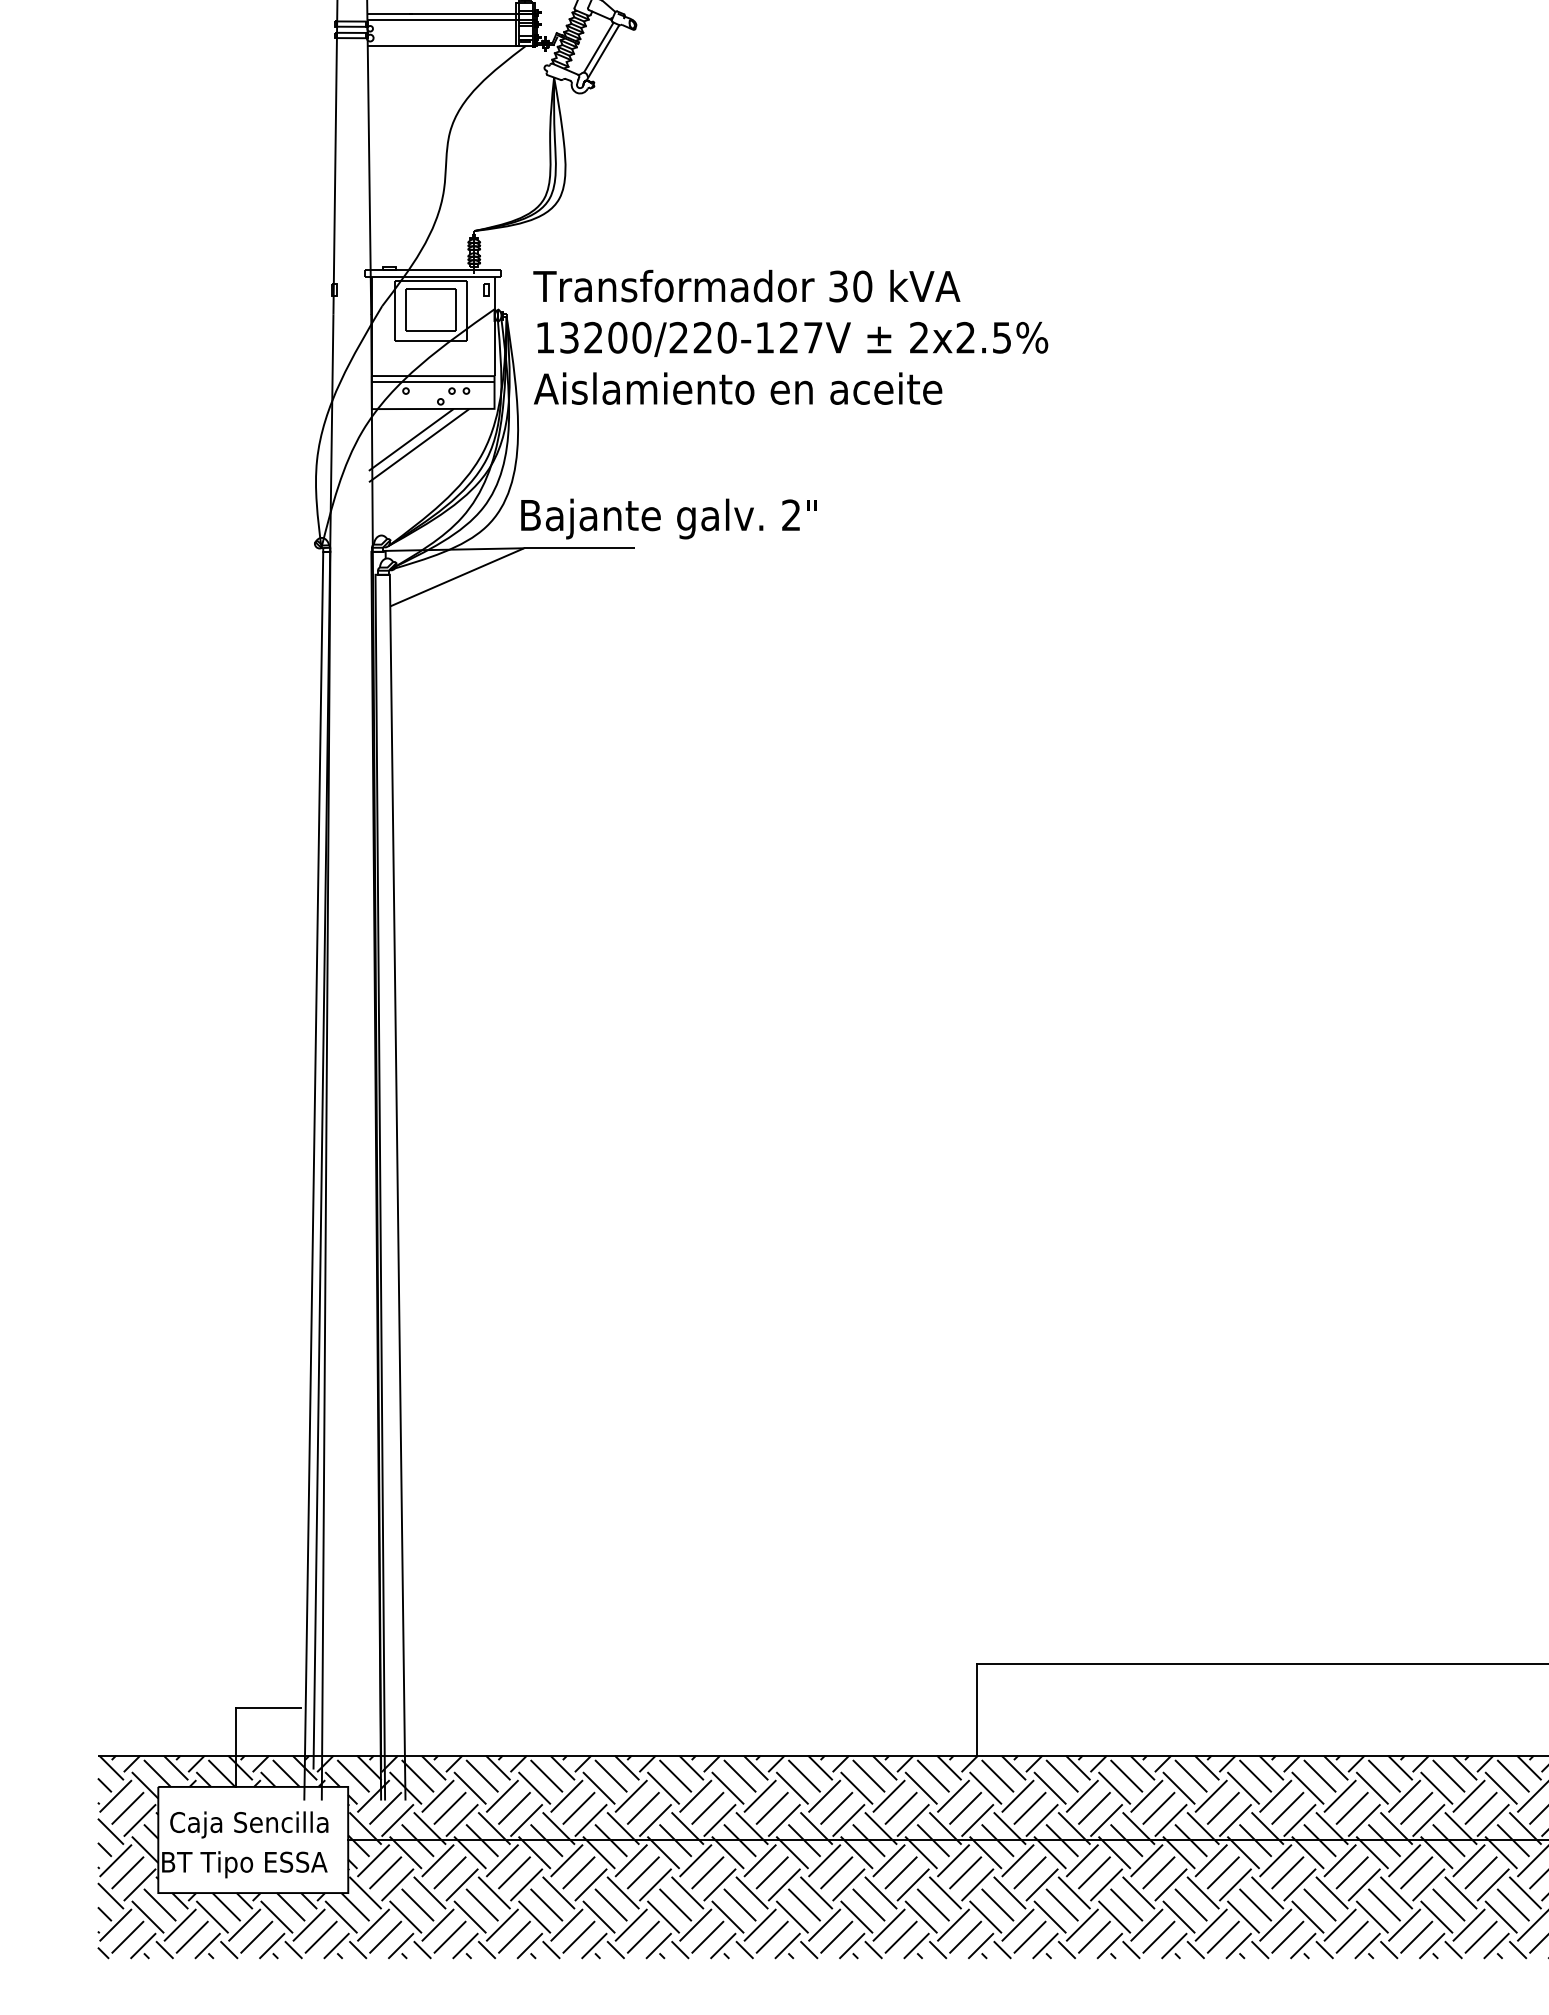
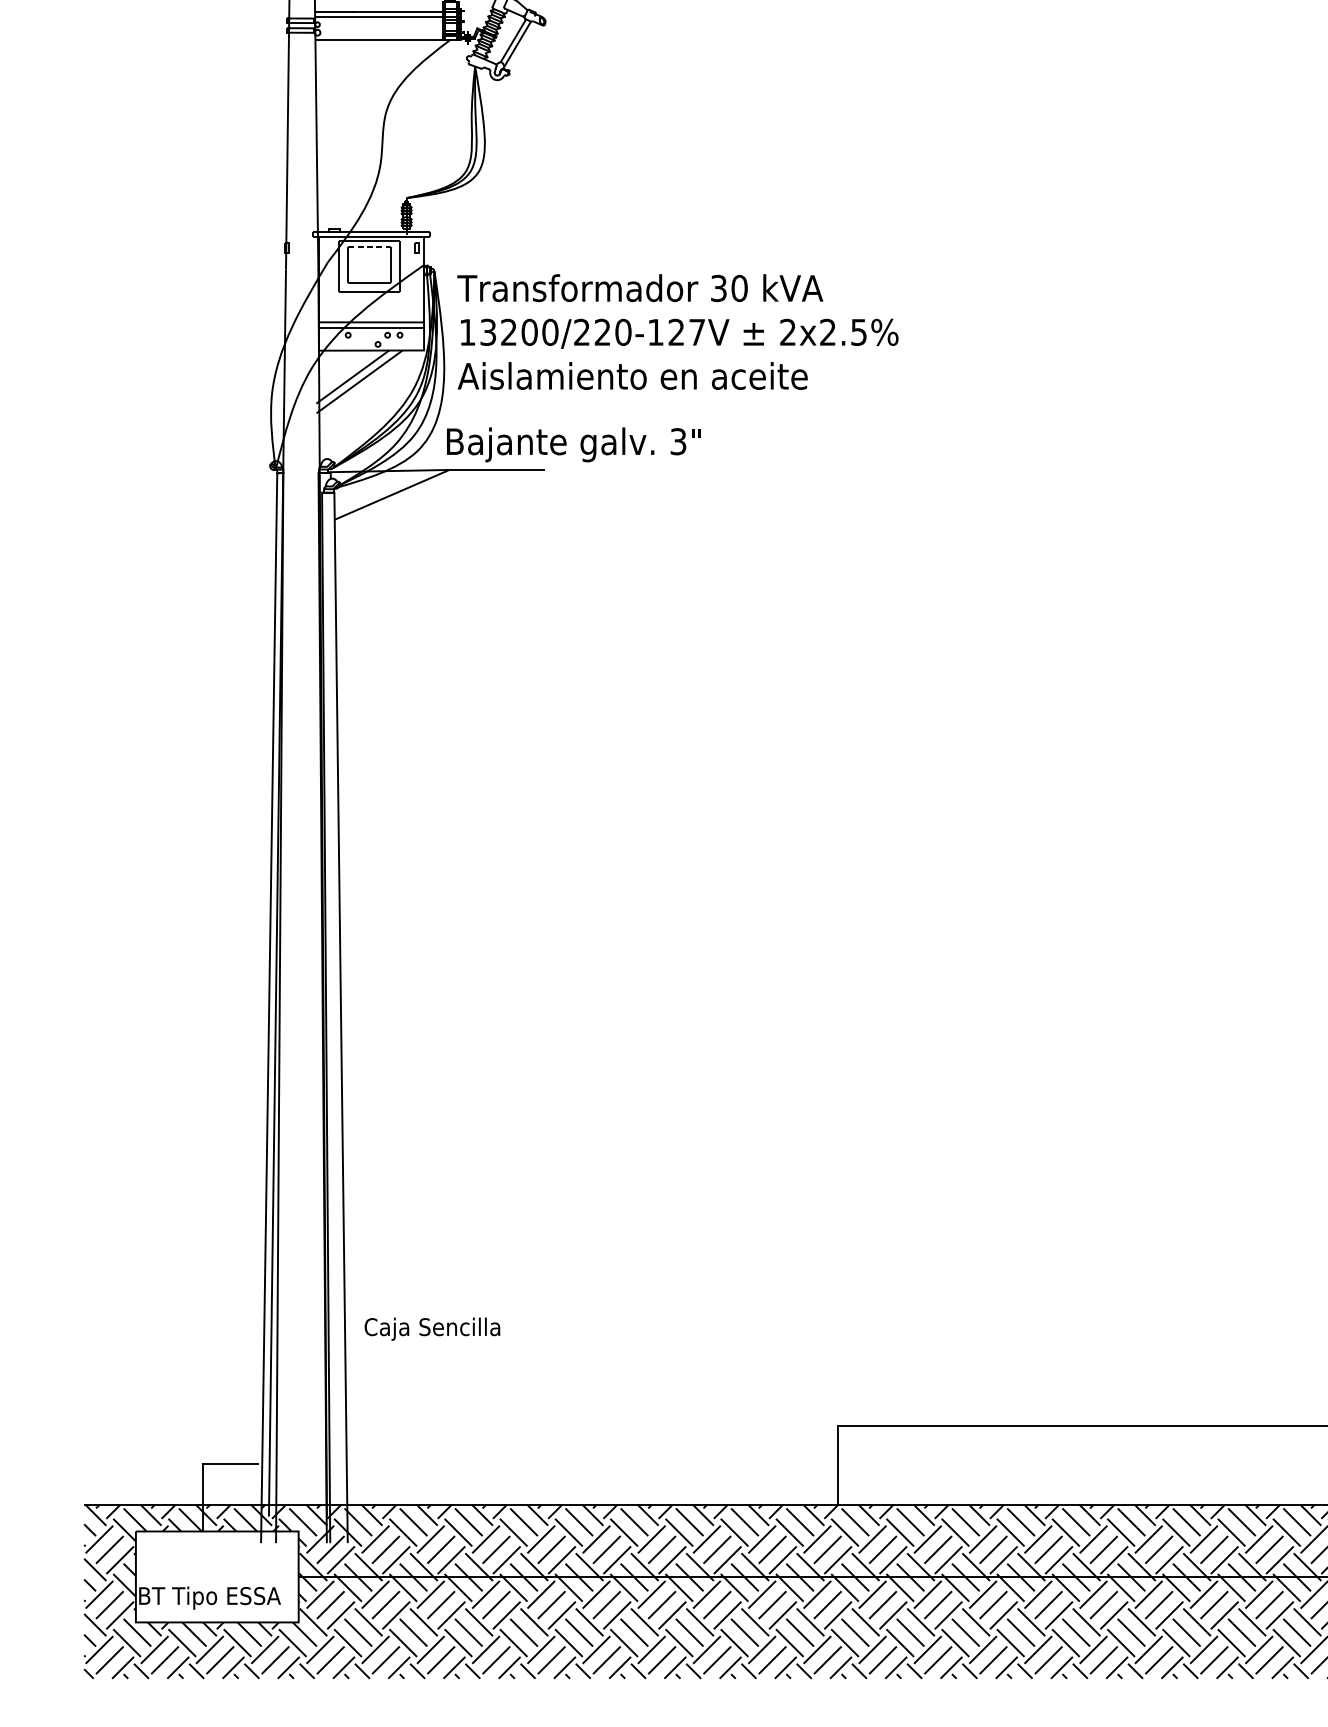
line: (431, 288) -> (370, 247), solid -> dashed
text: (790, 336) -> (677, 331), moved
text: (791, 515) -> (678, 441), 2 -> 3
text: (249, 1824) -> (432, 1328), moved

